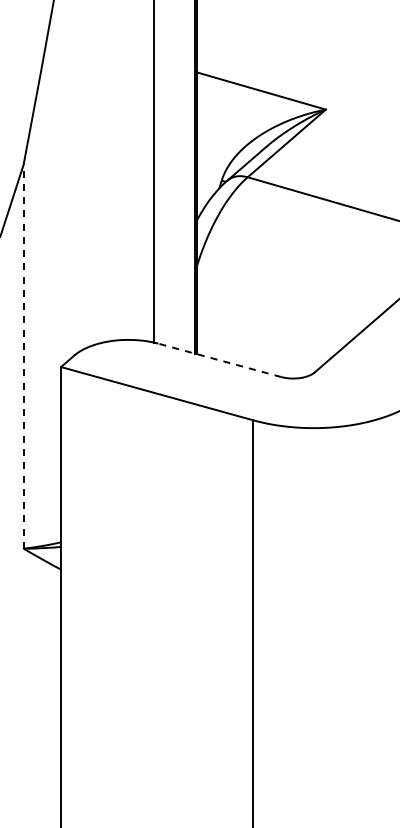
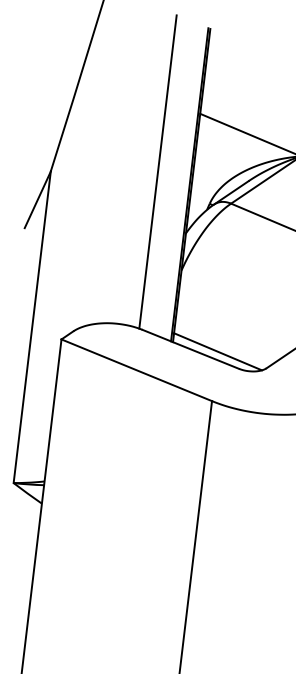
line: (23, 356) -> (32, 327), dashed -> solid
line: (253, 359) -> (218, 351), added
line: (219, 360) -> (190, 349), dashed -> solid

